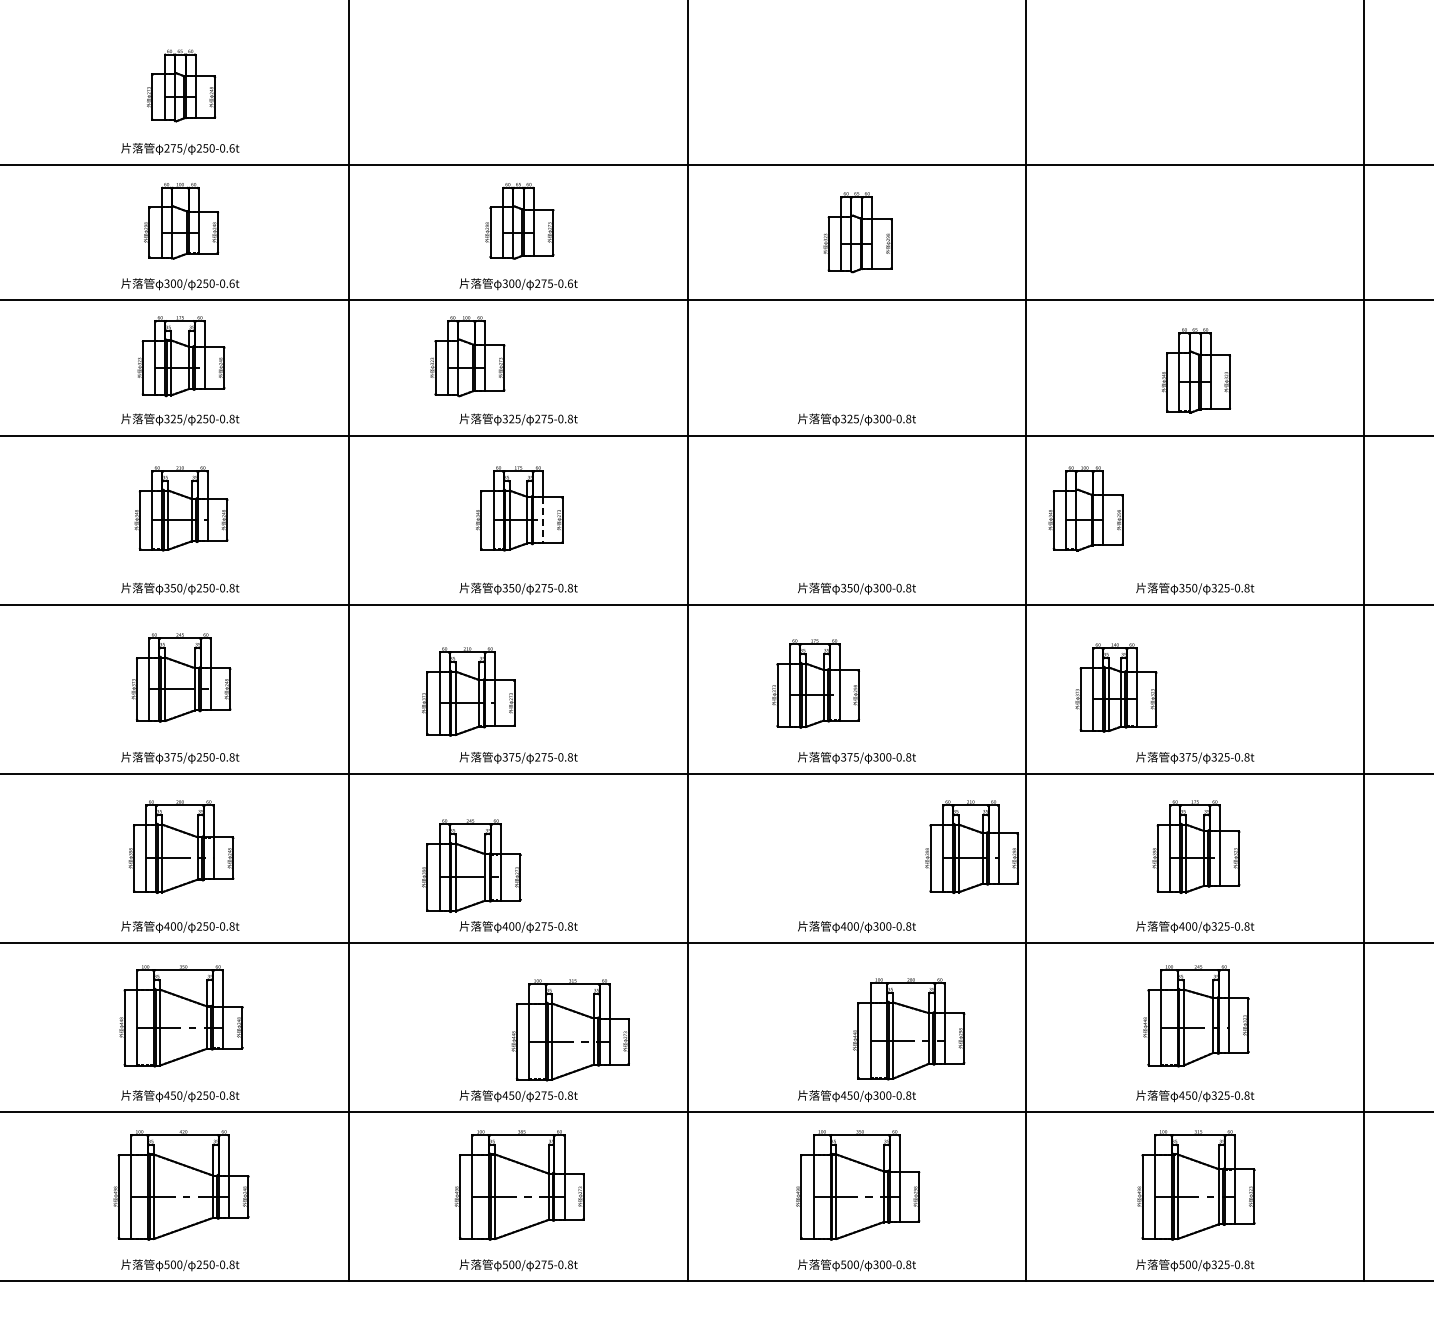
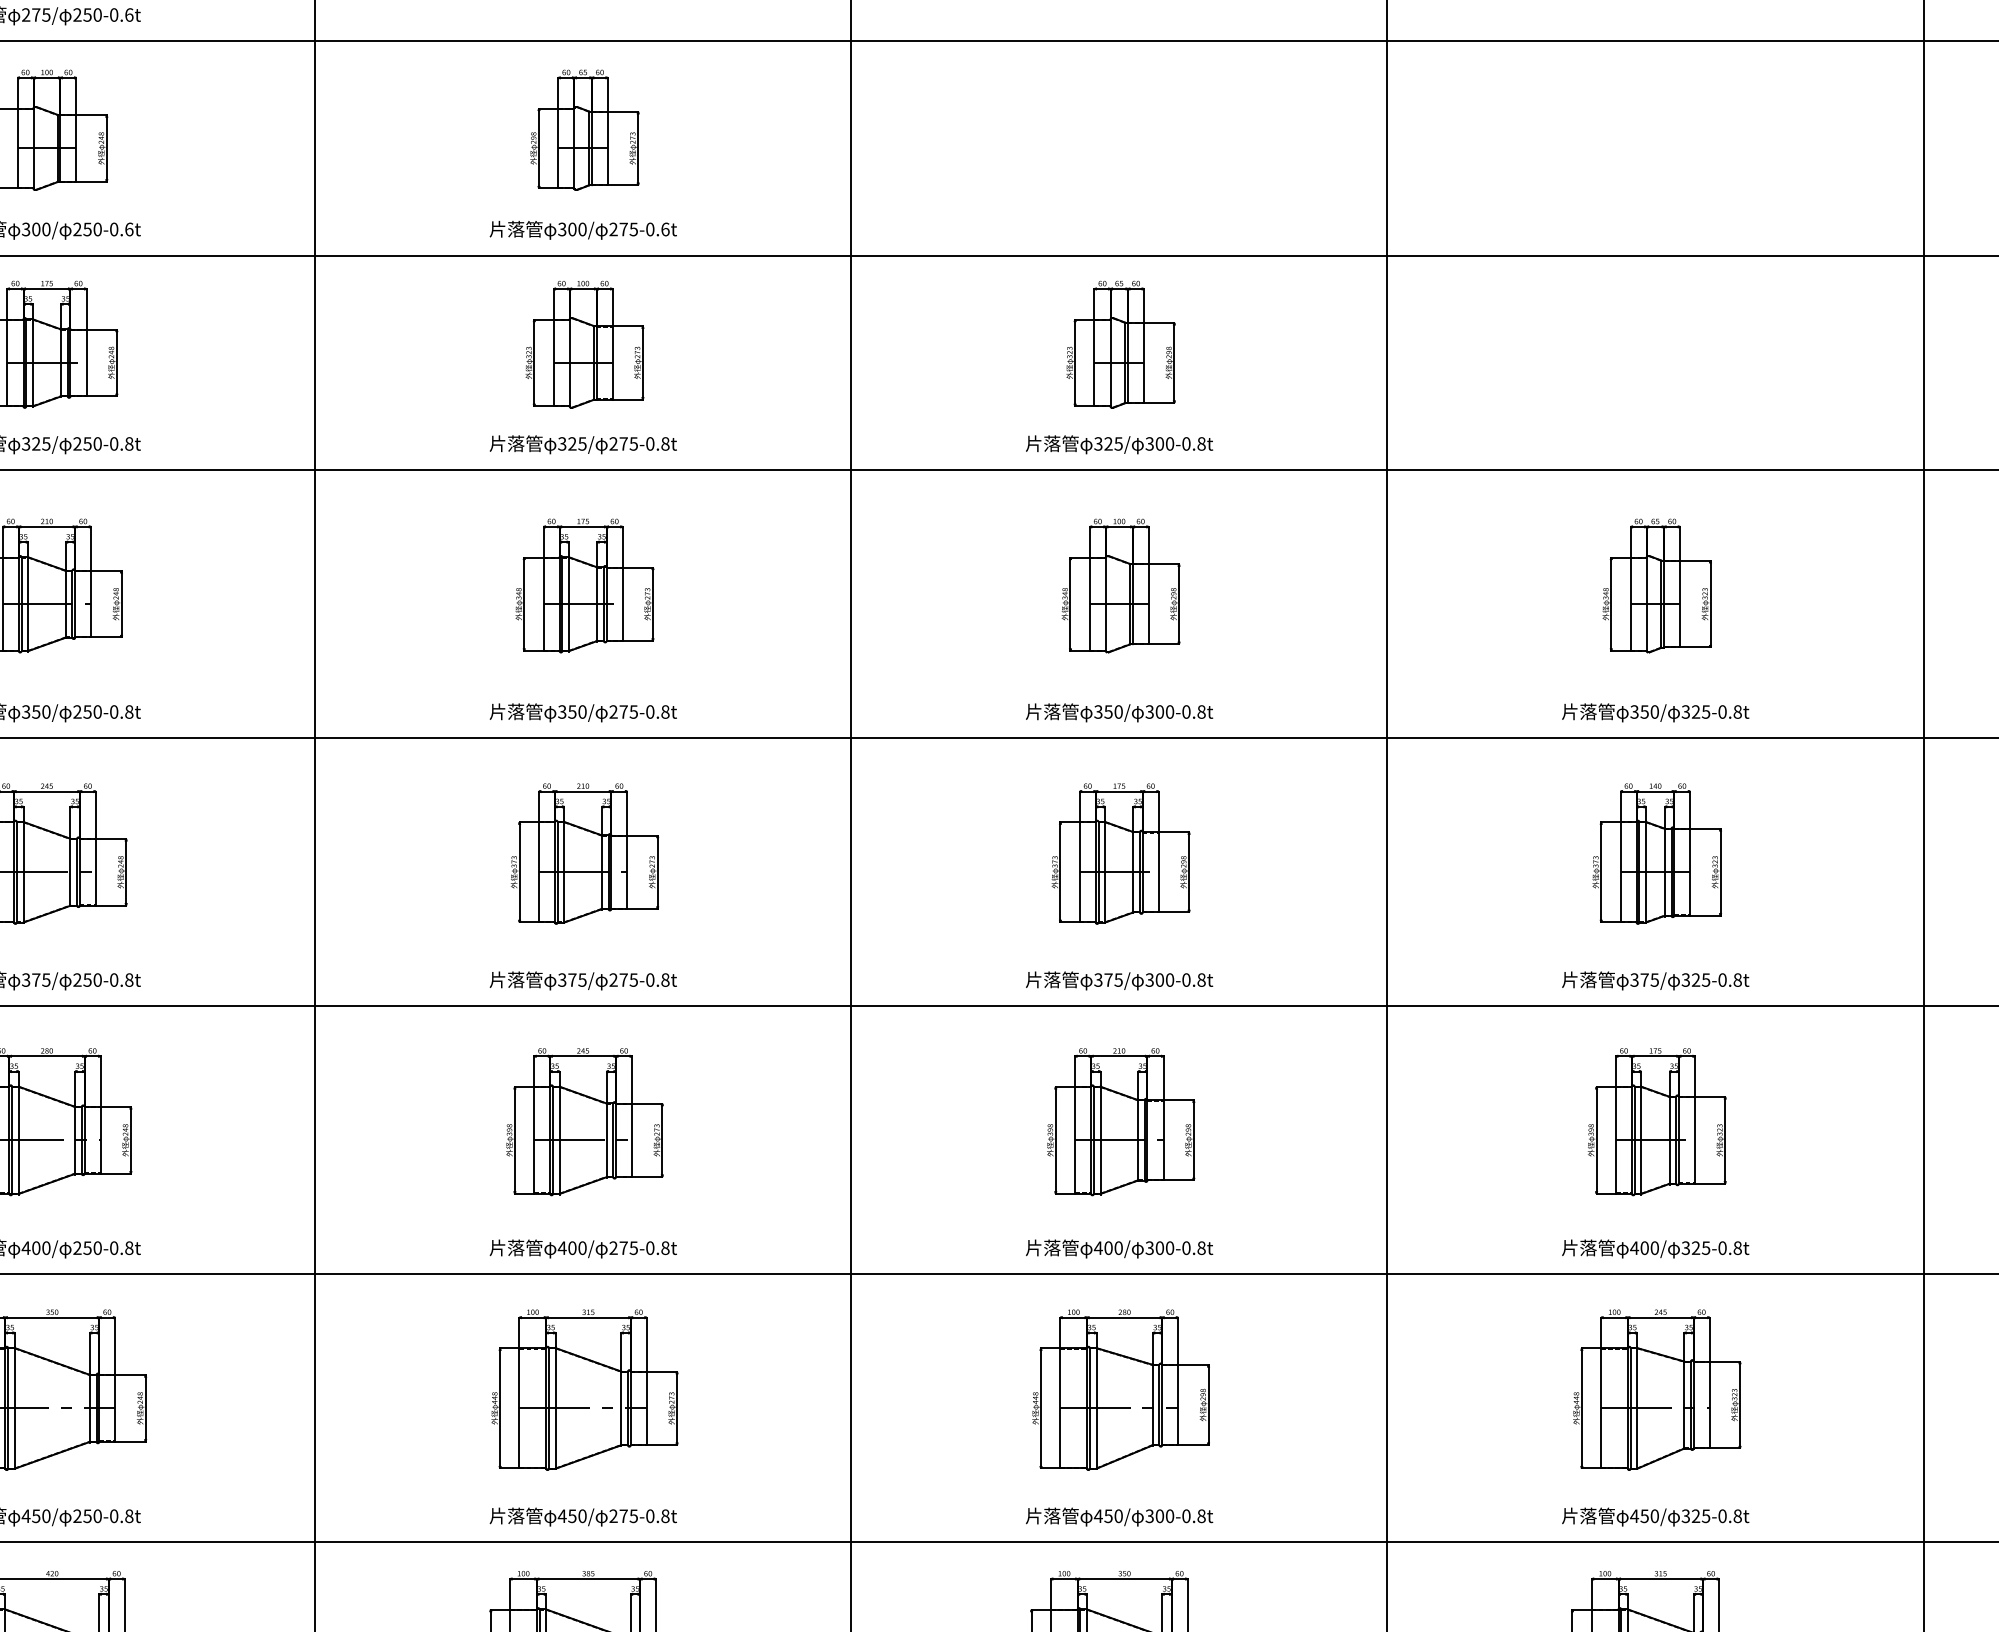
part: (857, 232) -> (1120, 344), moved
part: (467, 356) -> (584, 344), moved
part: (1196, 370) -> (1657, 585), moved
part: (1085, 508) -> (1120, 585), moved
line: (543, 520) -> (622, 604), dashed -> solid
part: (815, 683) -> (1120, 853), moved
part: (1116, 687) -> (1657, 853), moved
part: (468, 691) -> (584, 853), moved
part: (971, 846) -> (1120, 1121), moved
part: (471, 865) -> (584, 1121), moved
part: (909, 1029) -> (1122, 1390), moved
part: (570, 1030) -> (584, 1390), moved

